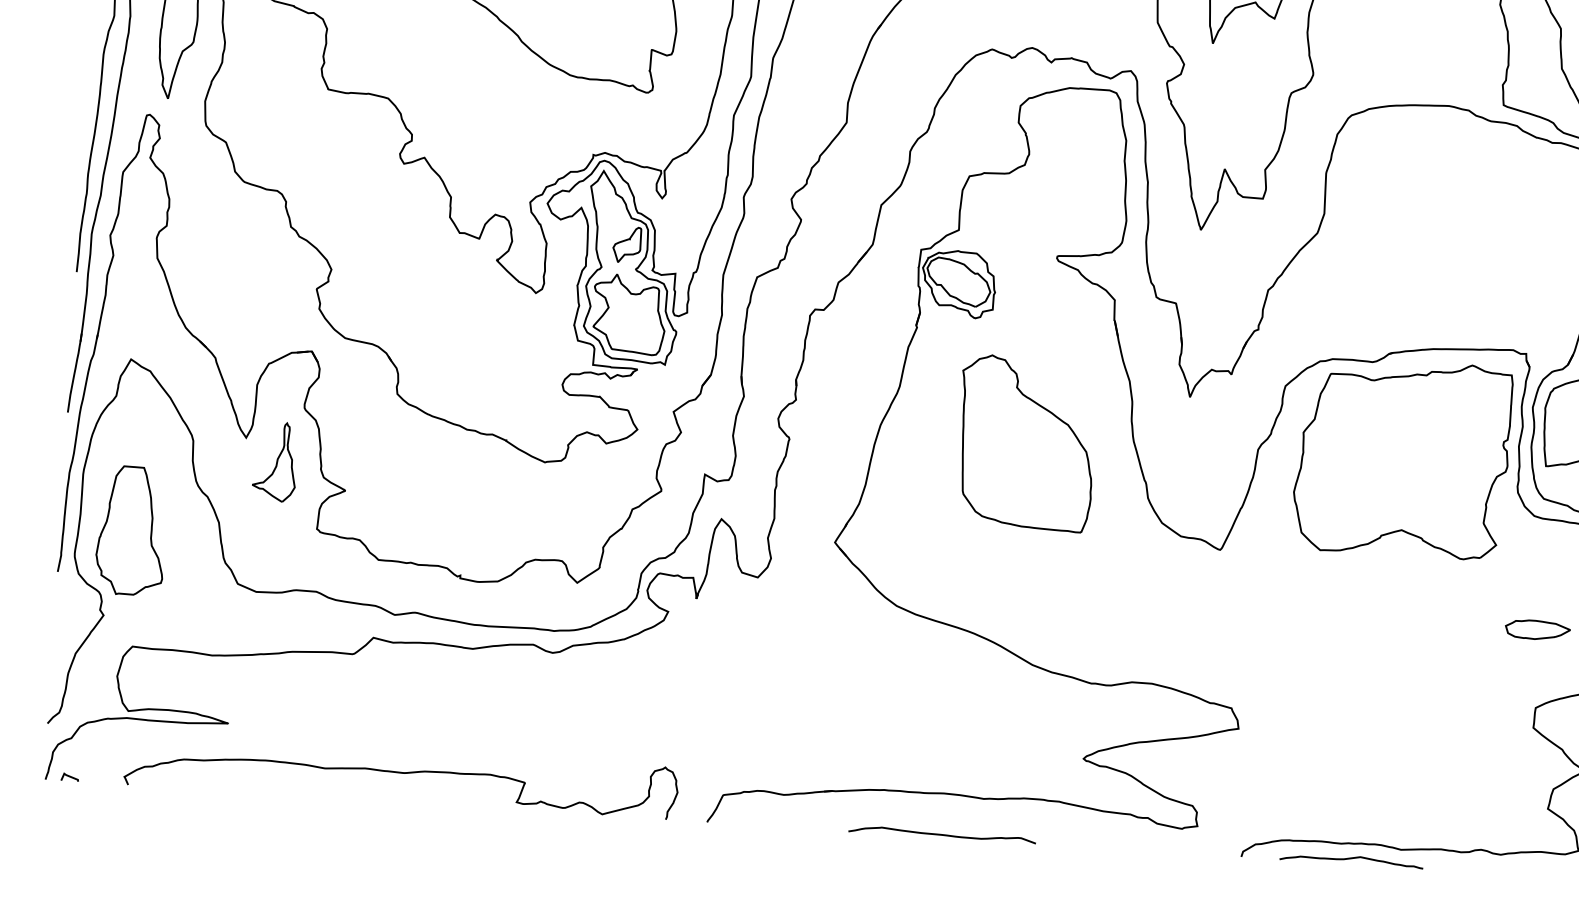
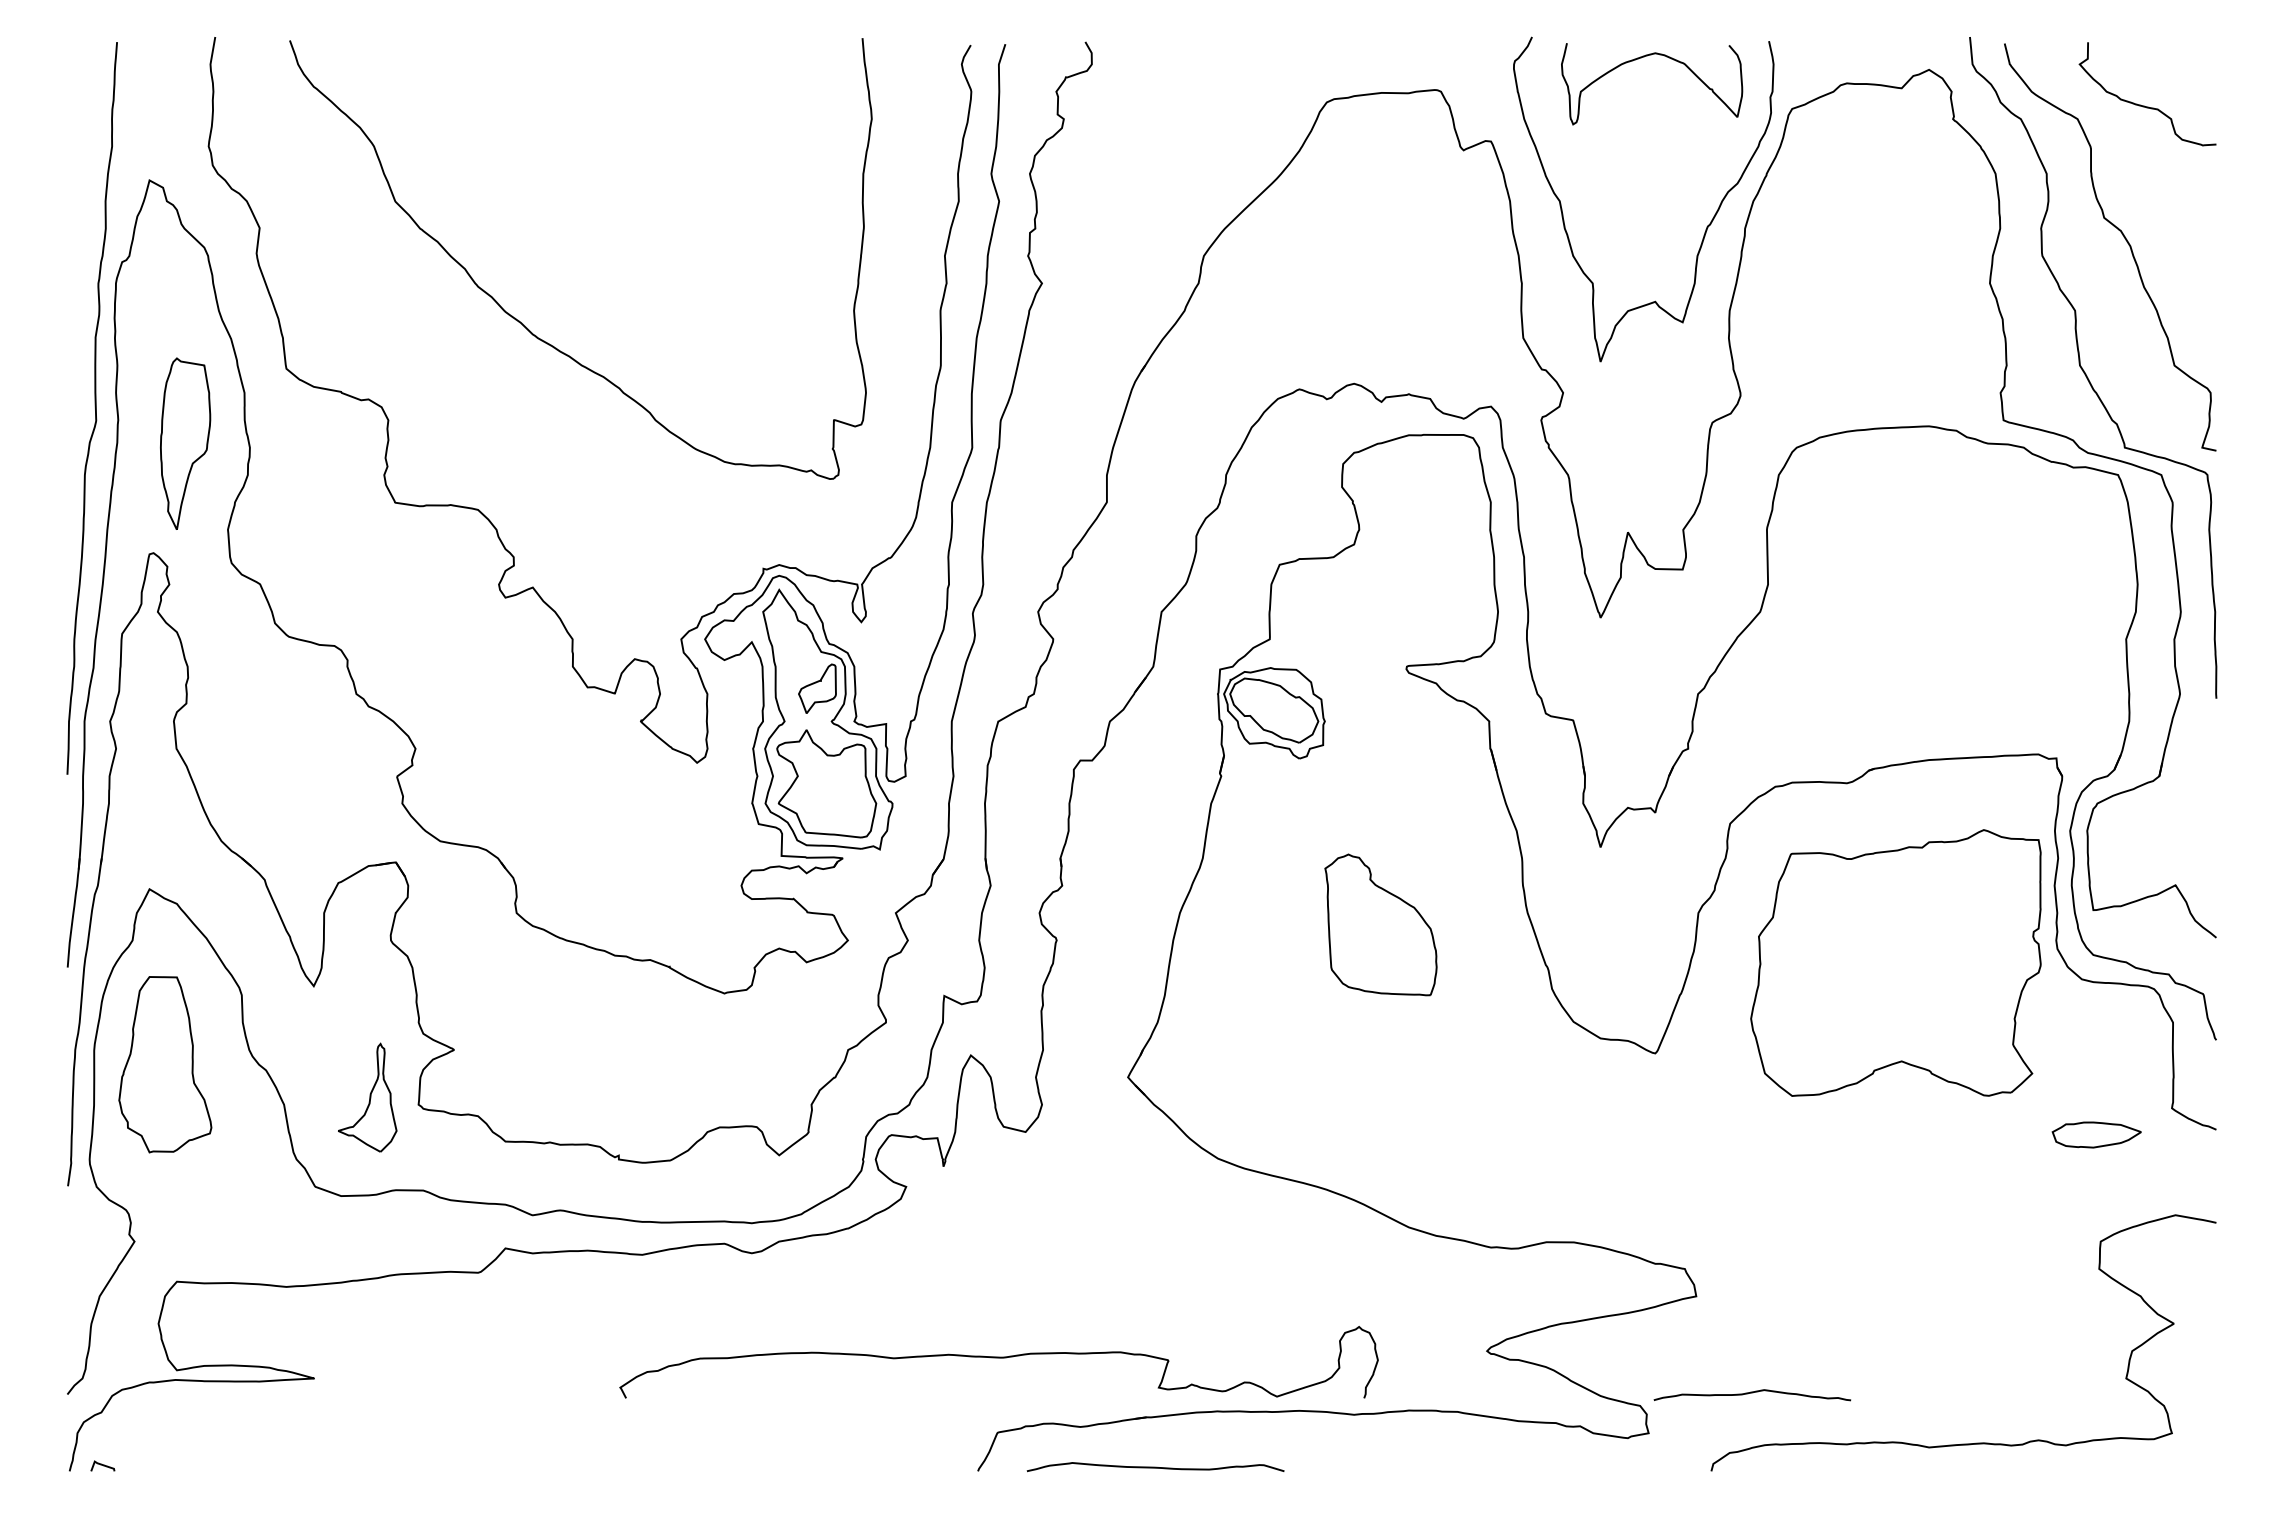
part: (1026, 443) -> (1380, 924), size x0.6
part: (1401, 457) -> (1895, 962), moved
part: (275, 461) -> (367, 1097), moved
part: (131, 530) -> (165, 1064), moved
curve: (401, 773) -> (998, 1358), moved
curve: (942, 834) -> (1155, 1467), moved
curve: (1351, 859) -> (1752, 1393), moved

